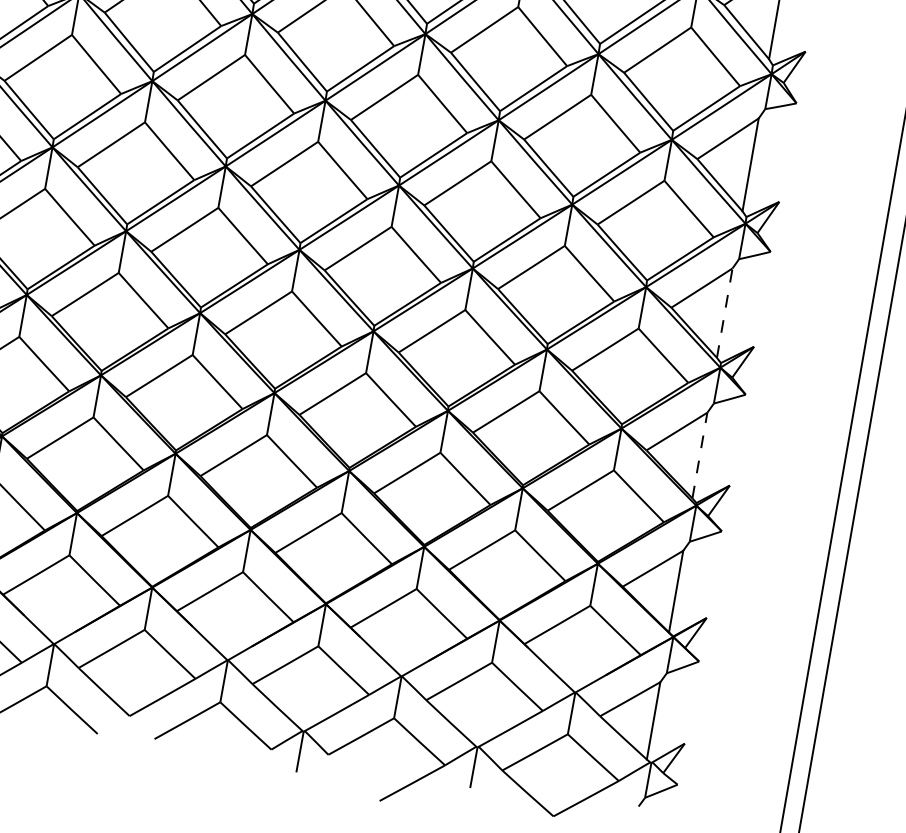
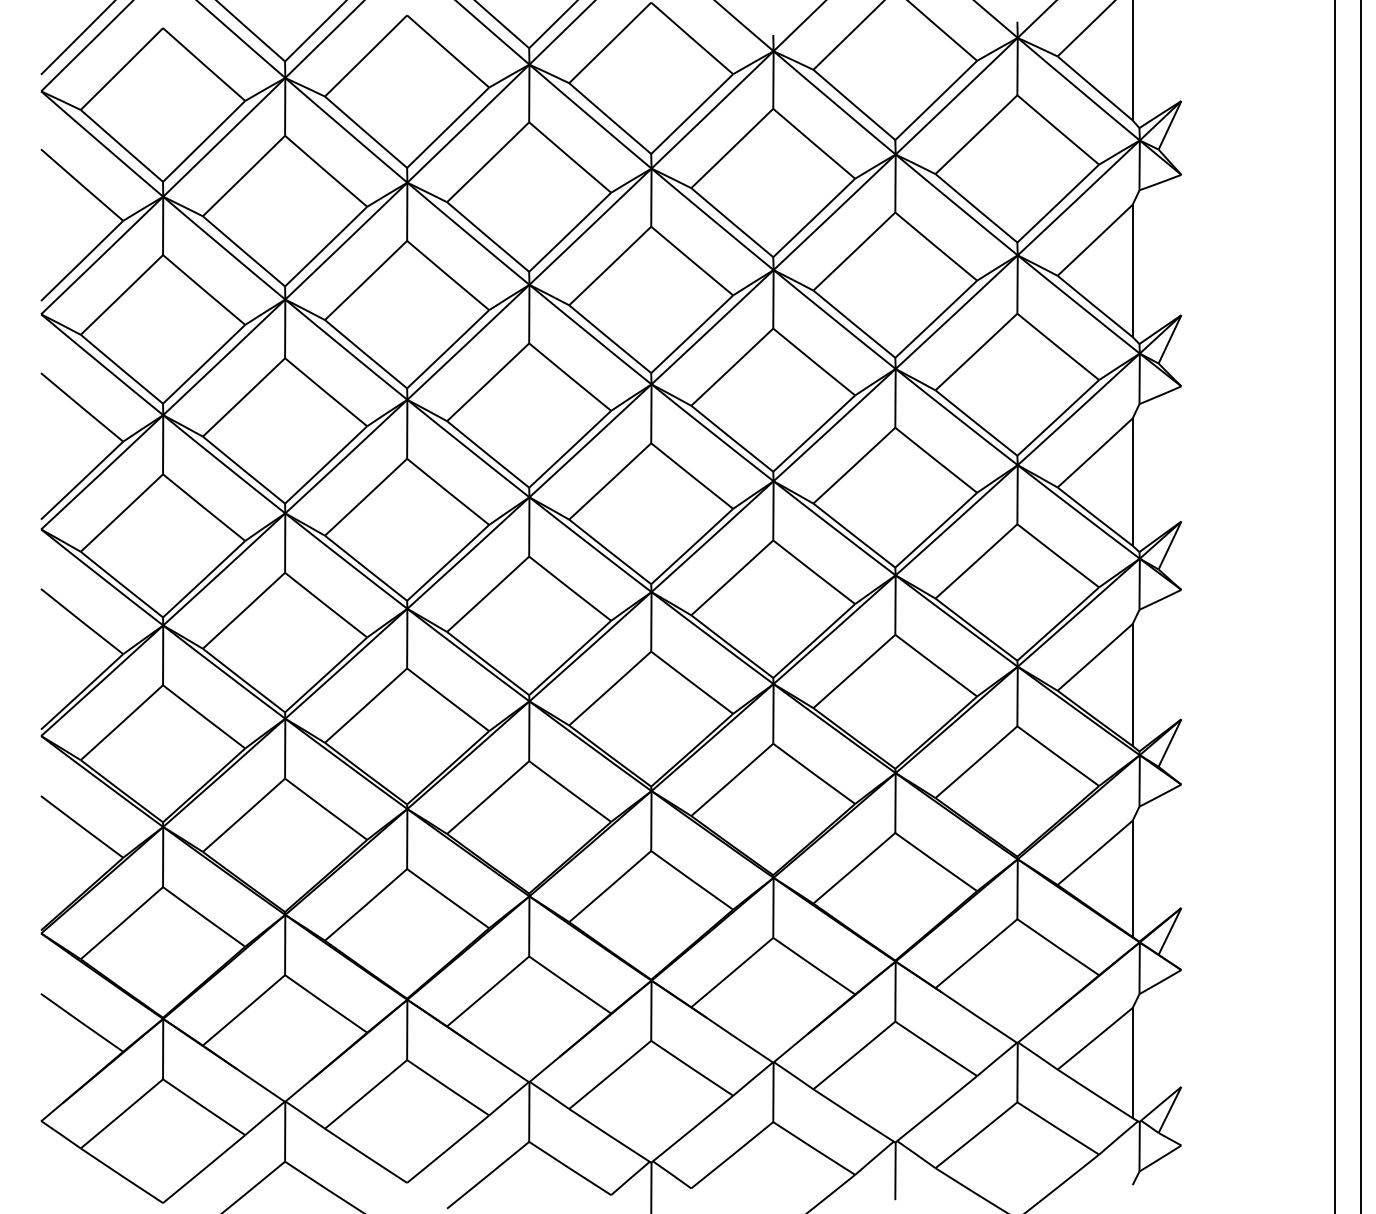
line: (724, 313) -> (1132, 482), dashed -> solid
line: (699, 455) -> (1132, 684), dashed -> solid

